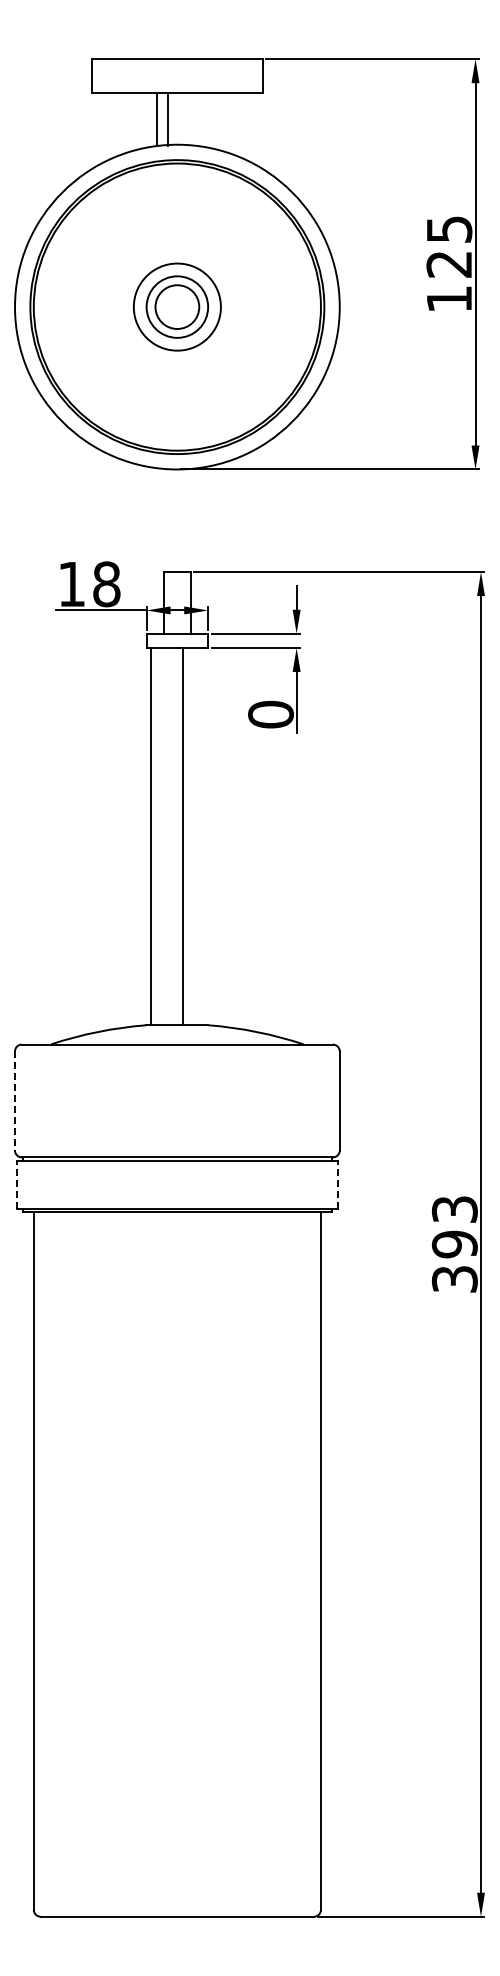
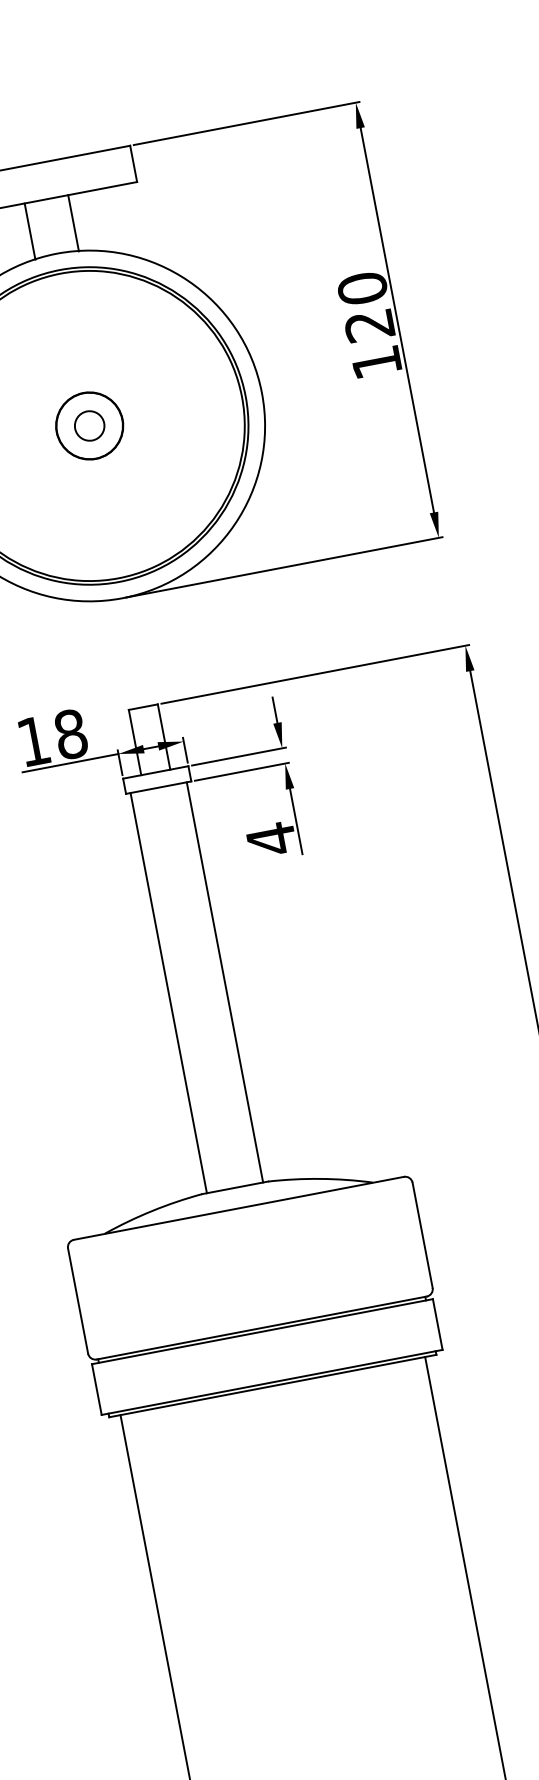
line: (167, 119) -> (73, 222), moved
text: (449, 229) -> (362, 288), 125 -> 120
circle: (177, 306) -> (89, 425), size x0.62
circle: (177, 307) -> (89, 426), size x0.71
text: (270, 714) -> (270, 839), 0 -> 4
line: (182, 836) -> (224, 982), moved
line: (15, 1101) -> (78, 1301), dashed -> solid
line: (16, 1184) -> (96, 1389), dashed -> solid
line: (338, 1184) -> (438, 1324), dashed -> solid

